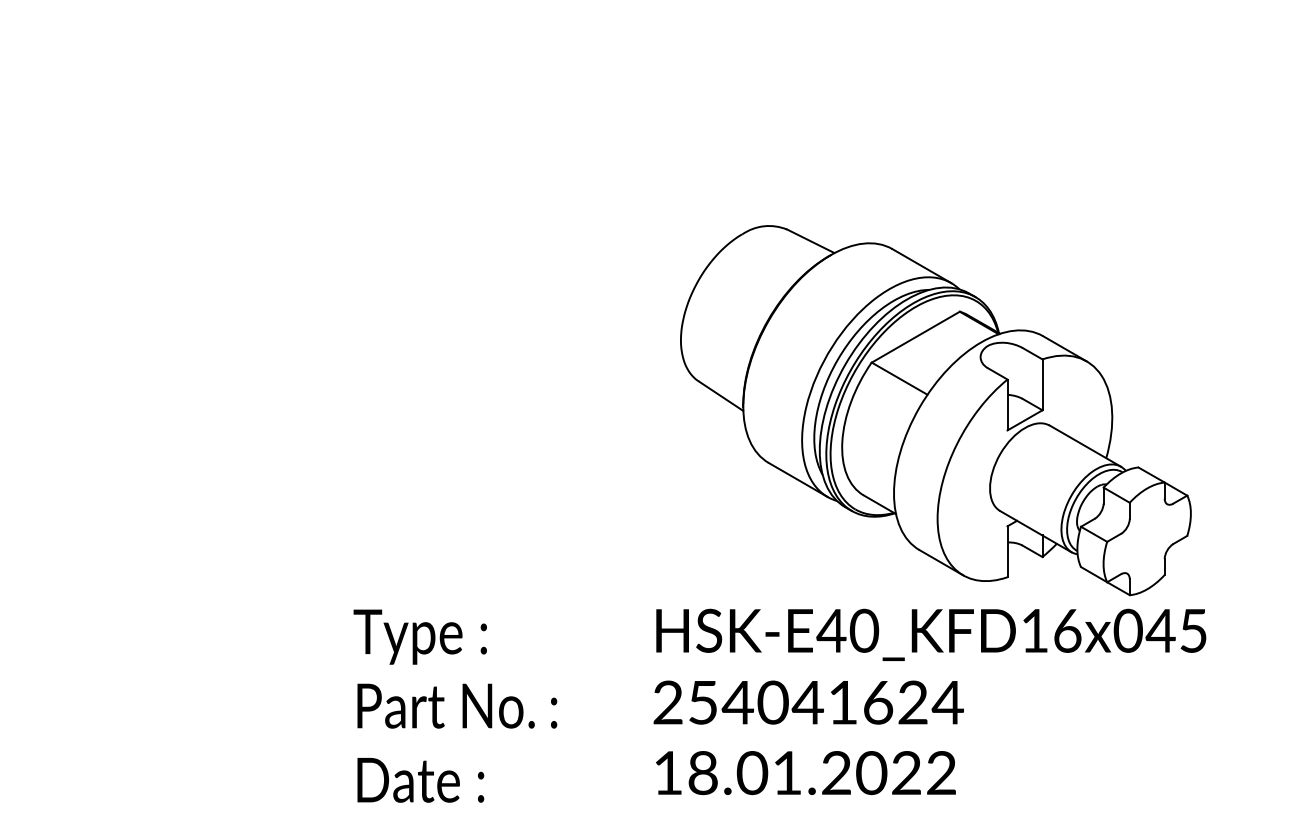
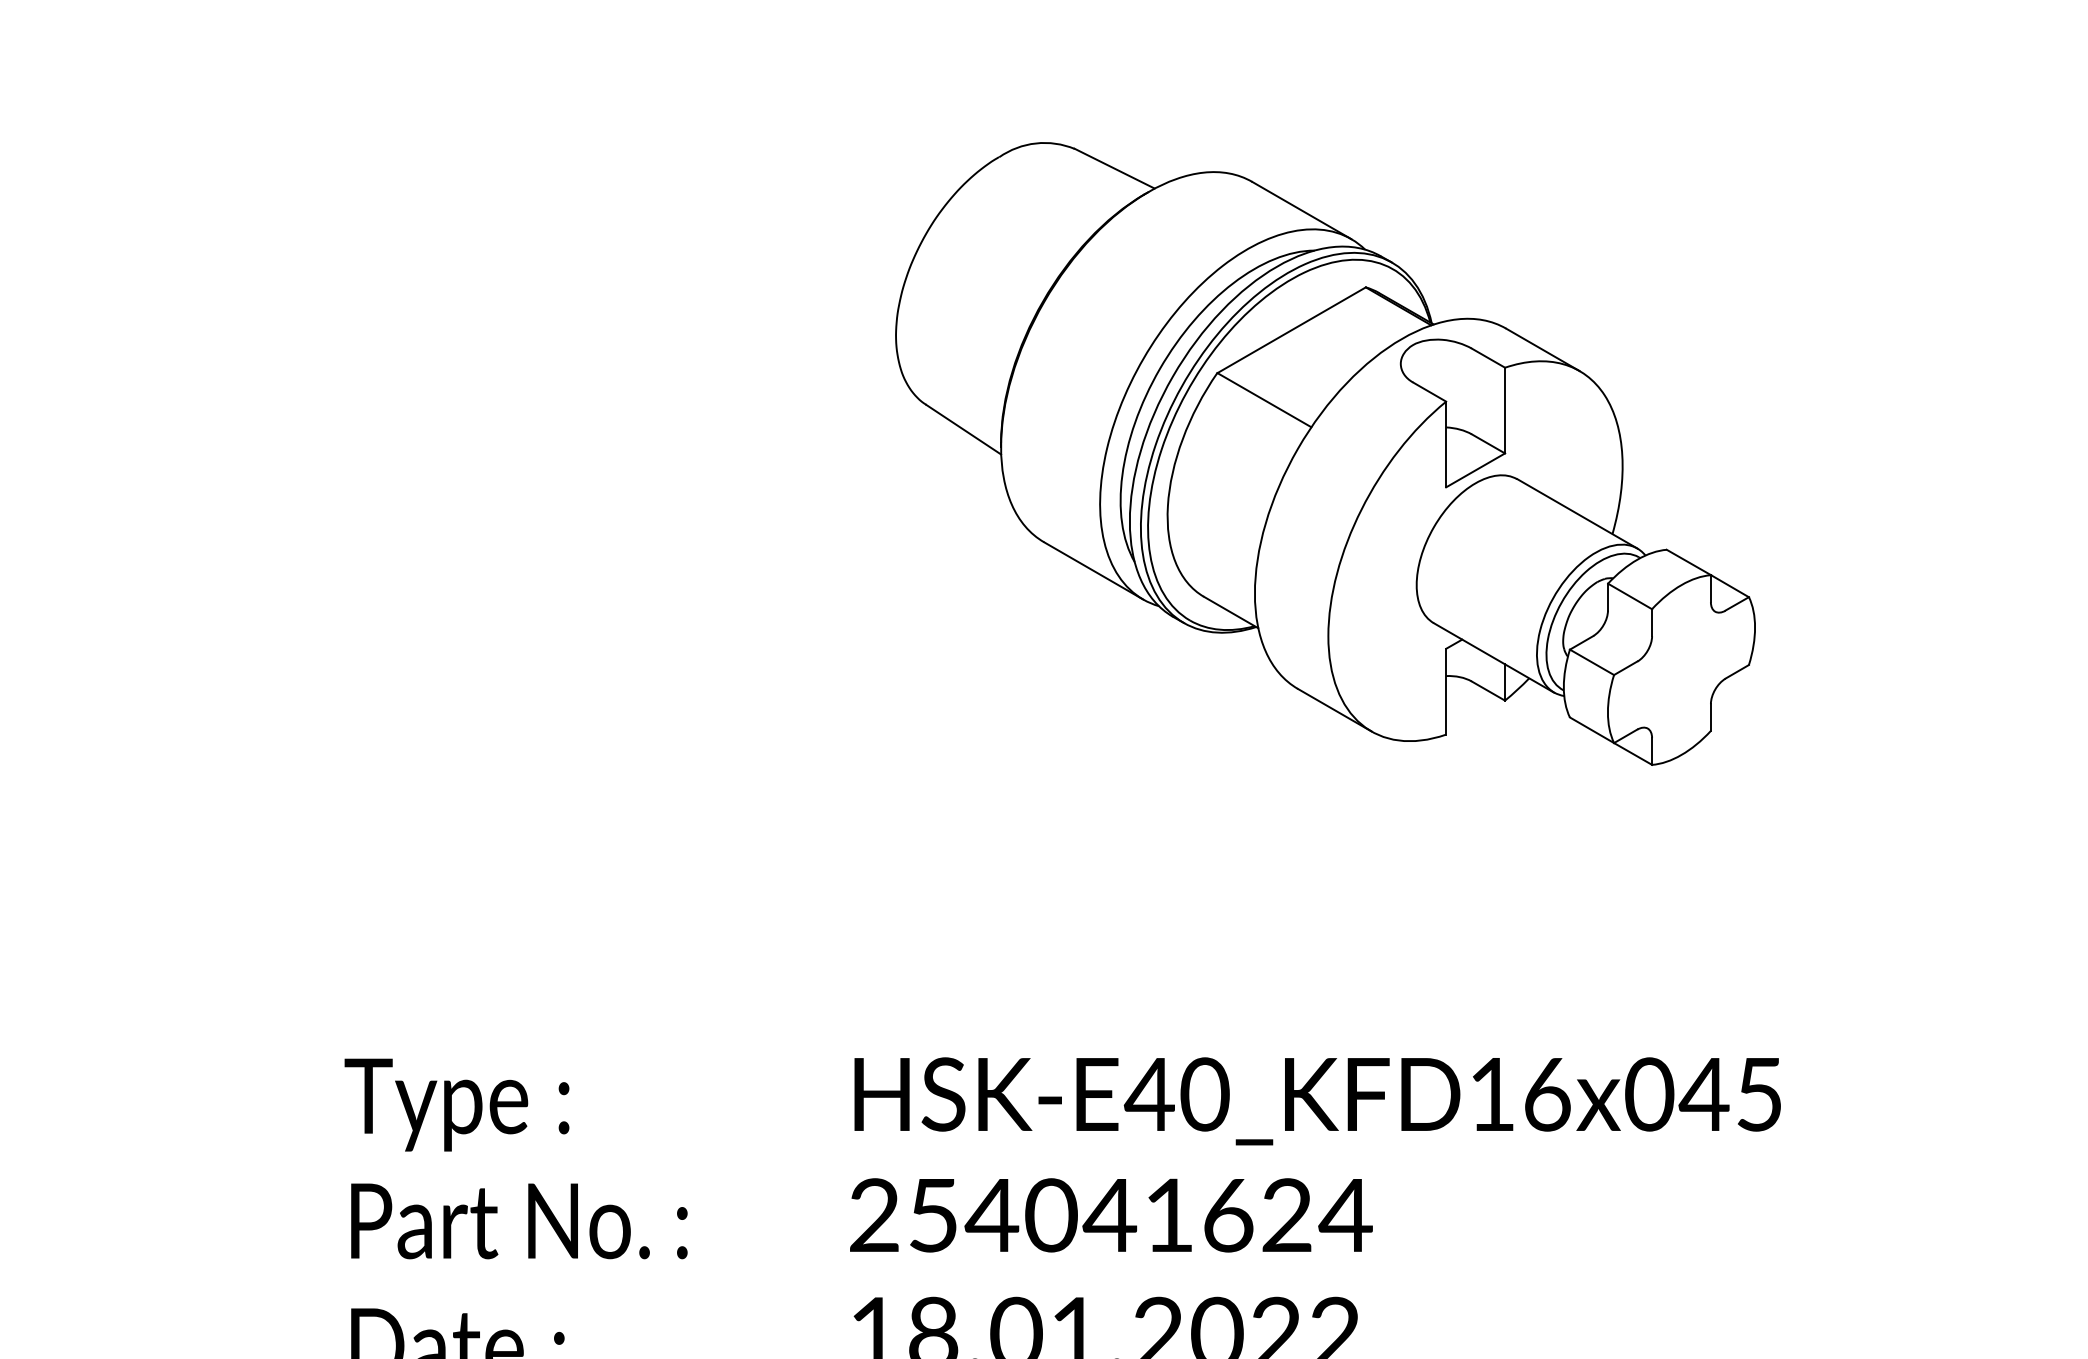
part: (935, 410) -> (1324, 453), moved

